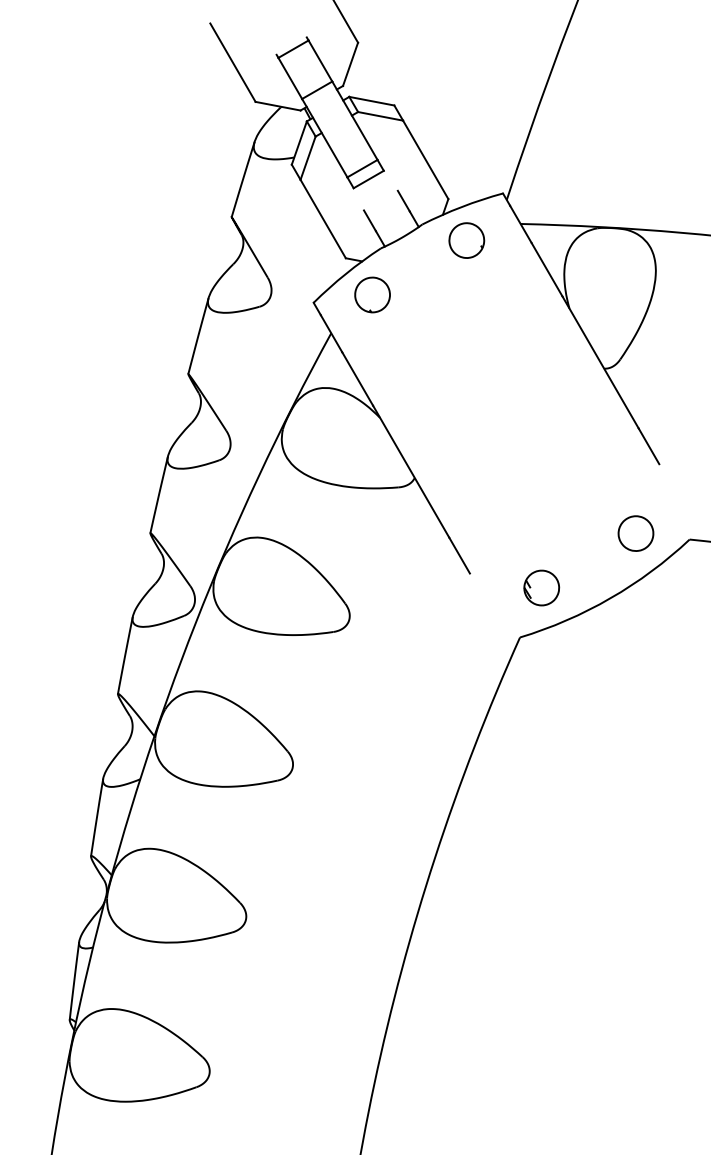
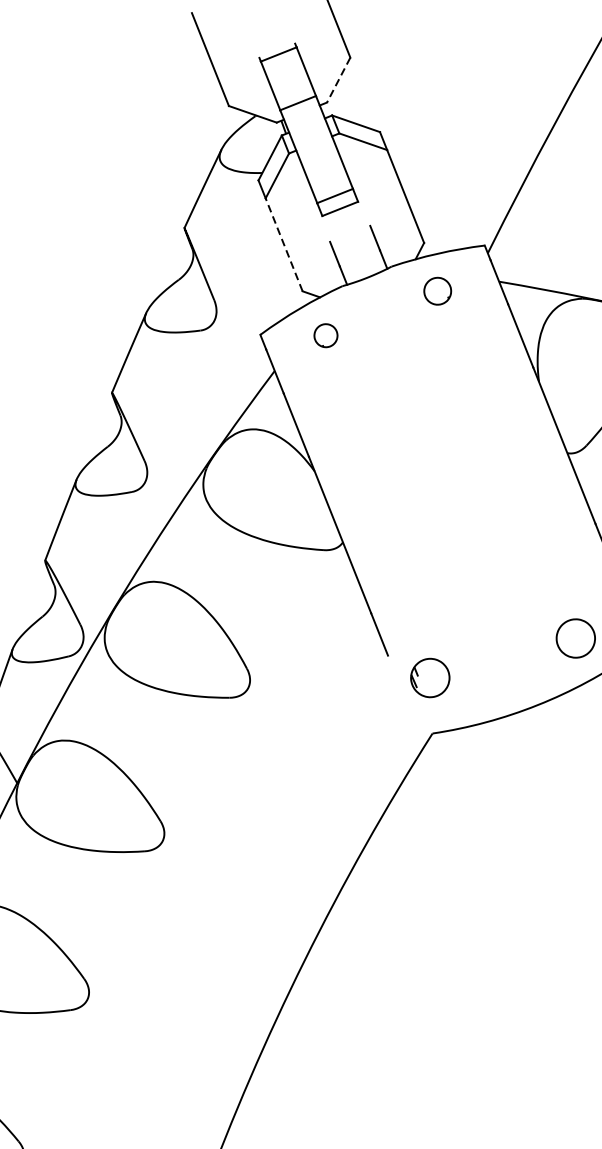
line: (350, 64) -> (338, 80), solid -> dashed
line: (322, 218) -> (283, 244), solid -> dashed
part: (466, 240) -> (437, 291), size x0.7
part: (372, 294) -> (326, 335), size x0.6
part: (541, 587) -> (430, 677), moved

